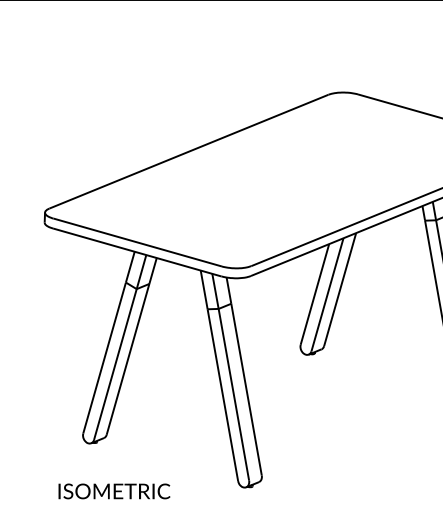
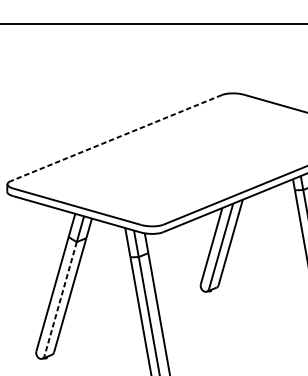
line: (188, 151) -> (115, 137), solid -> dashed
line: (115, 365) -> (60, 299), solid -> dashed

